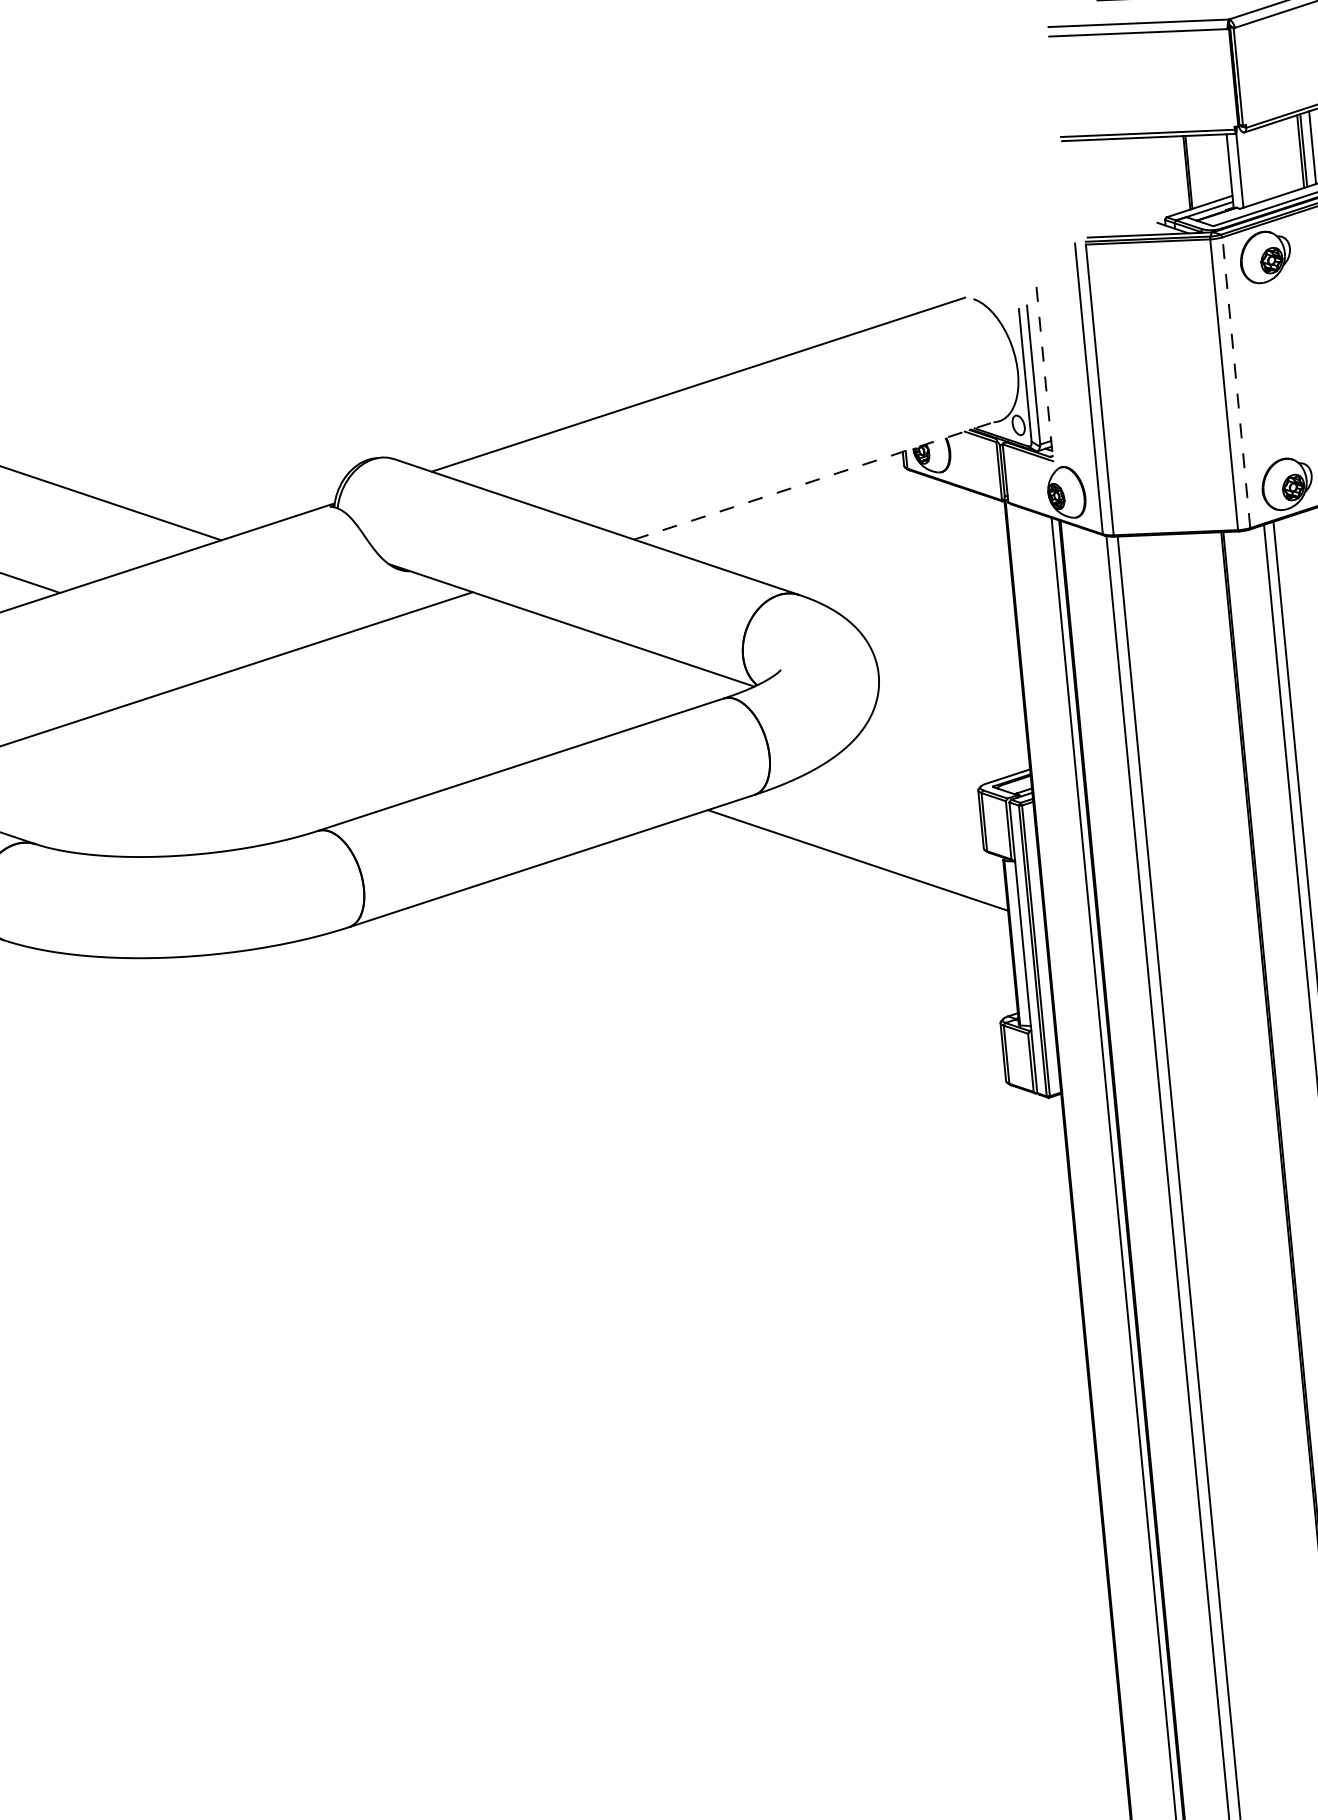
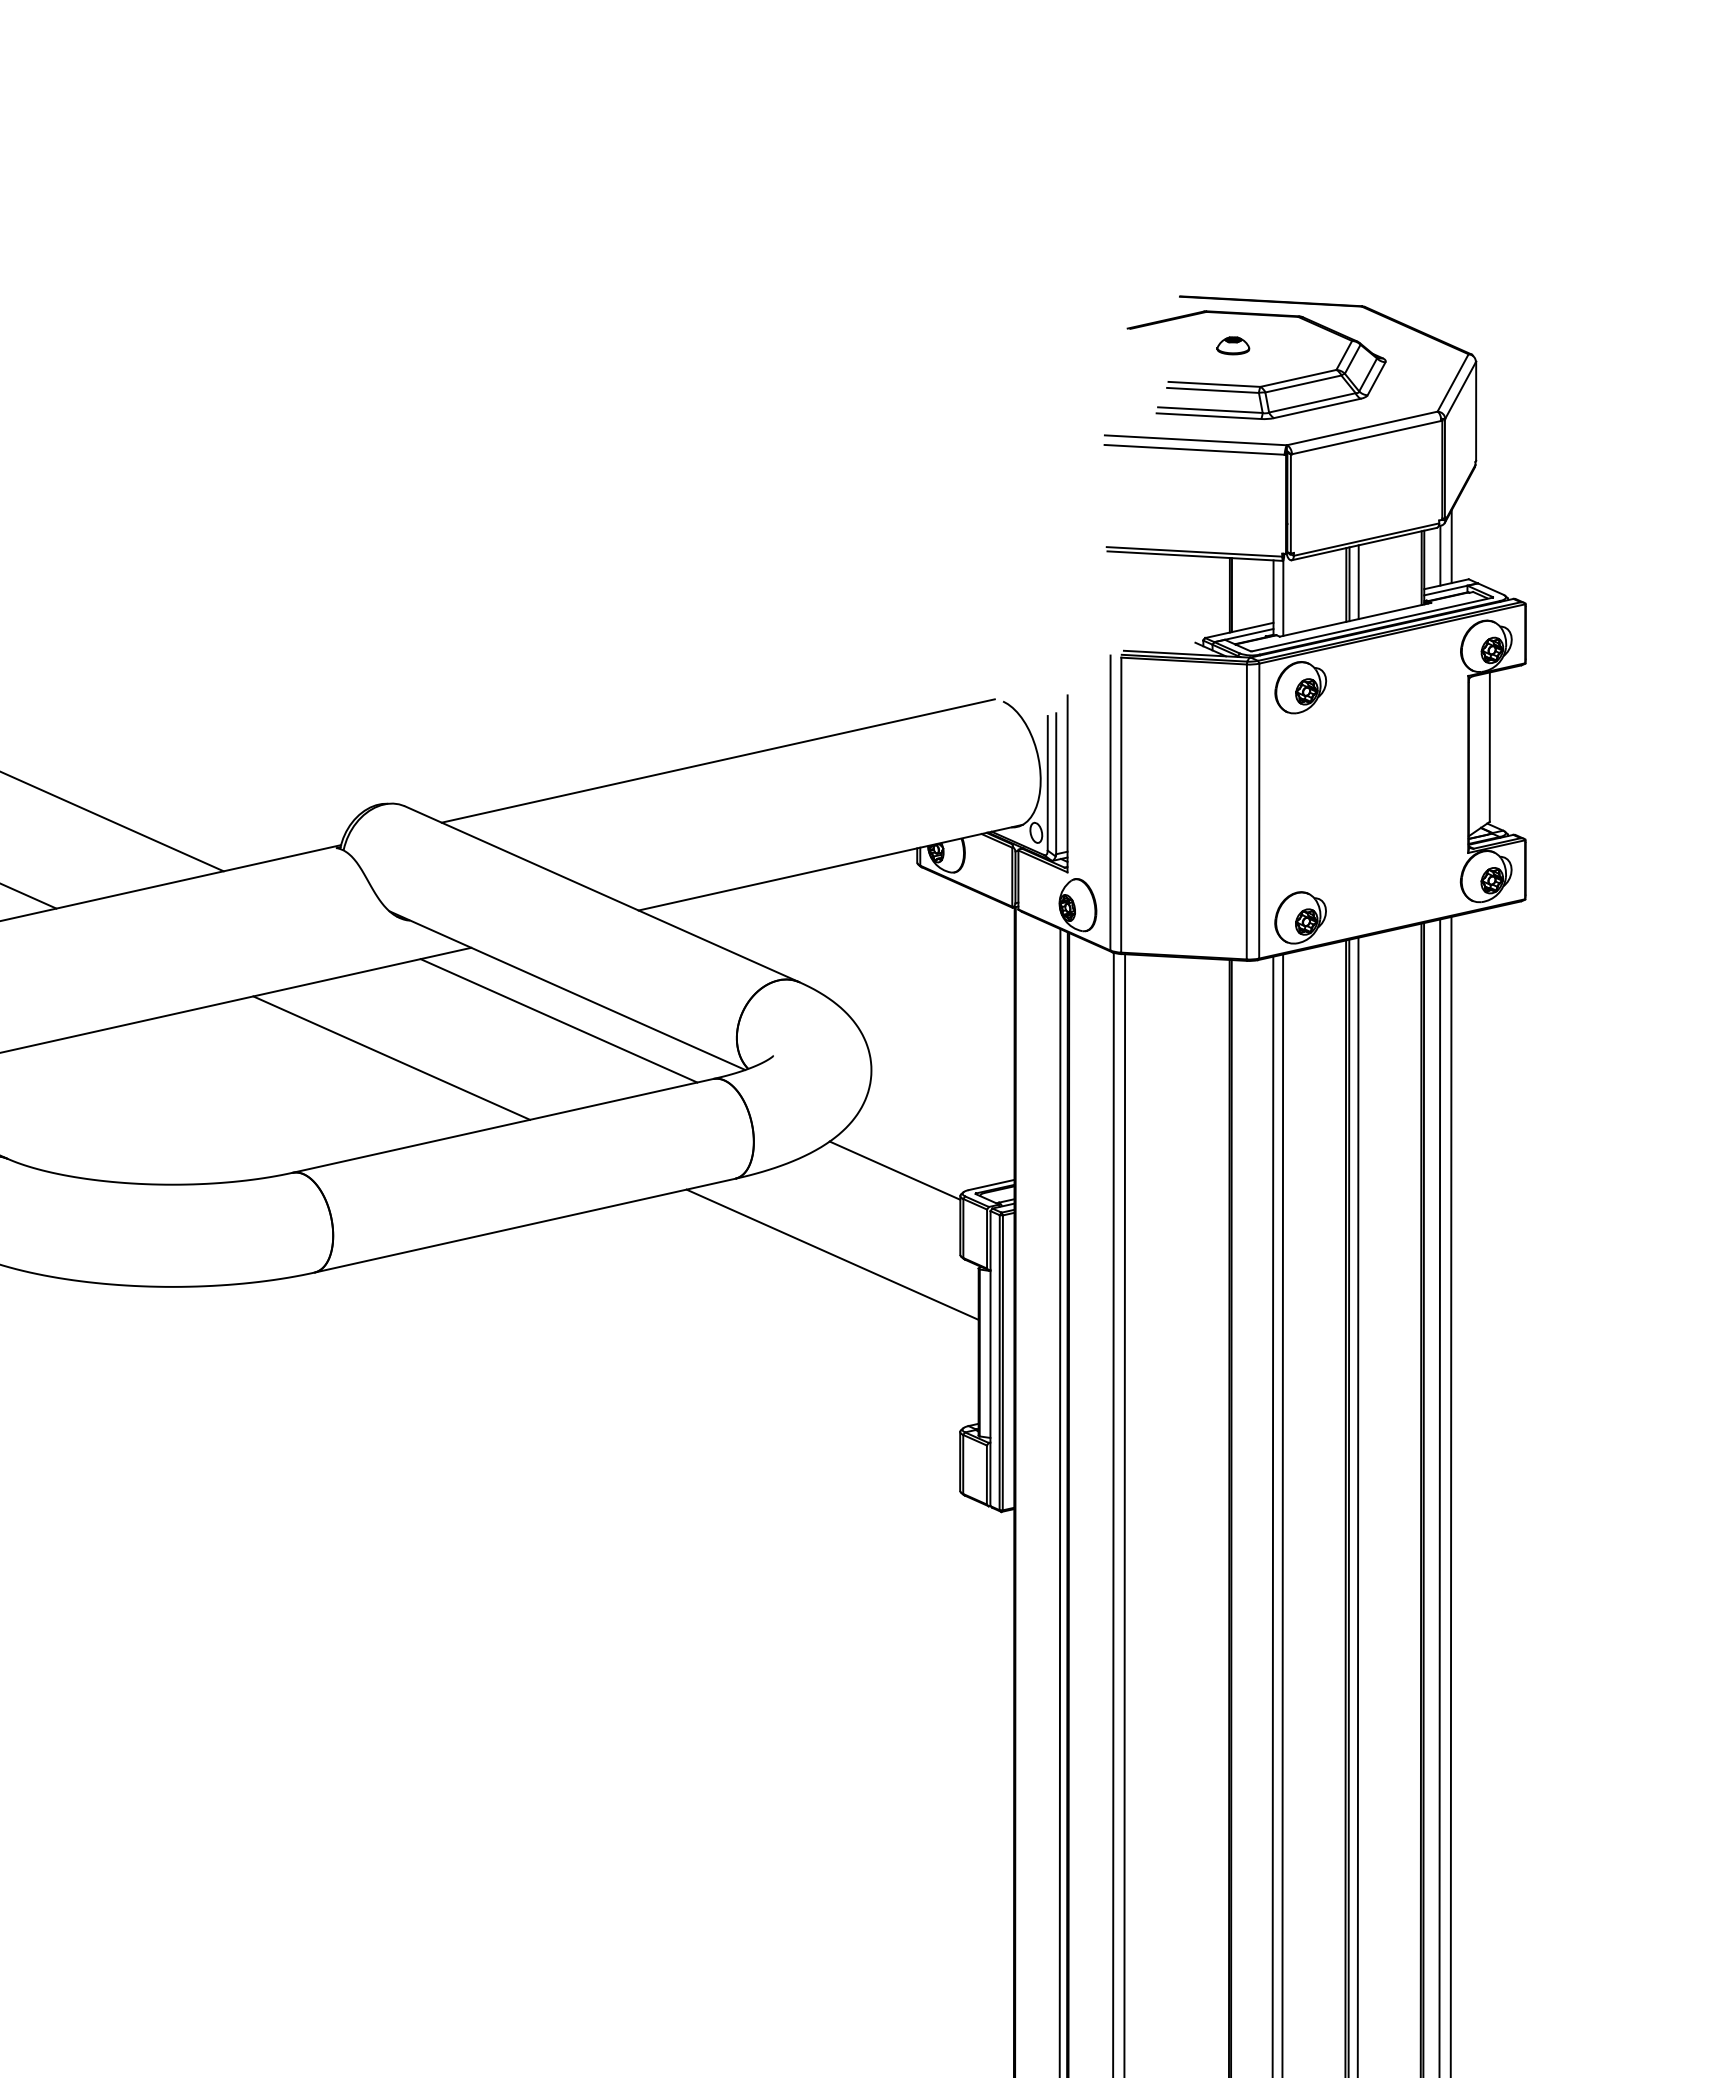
line: (1044, 374) -> (1067, 784), dashed -> solid
line: (1236, 382) -> (1259, 810), dashed -> solid
line: (819, 478) -> (830, 867), dashed -> solid
line: (565, 655) -> (558, 1020), added
line: (404, 707) -> (391, 1057), added
line: (910, 771) -> (894, 1170), added

